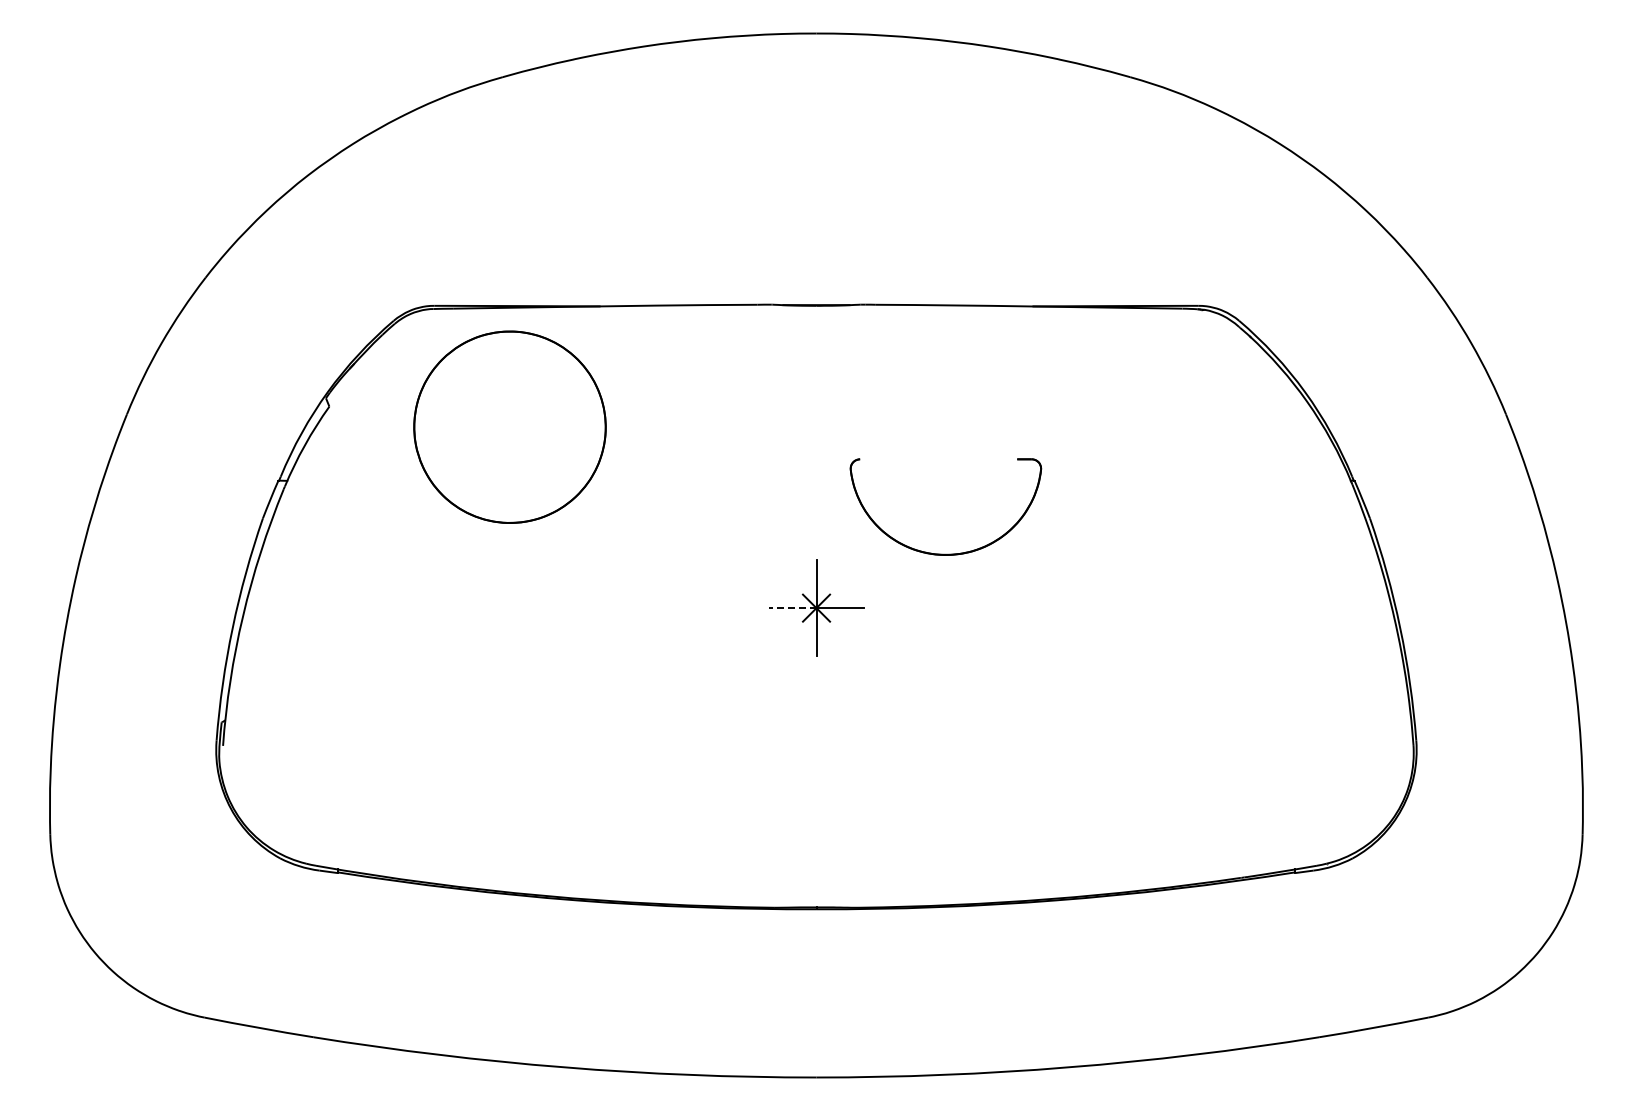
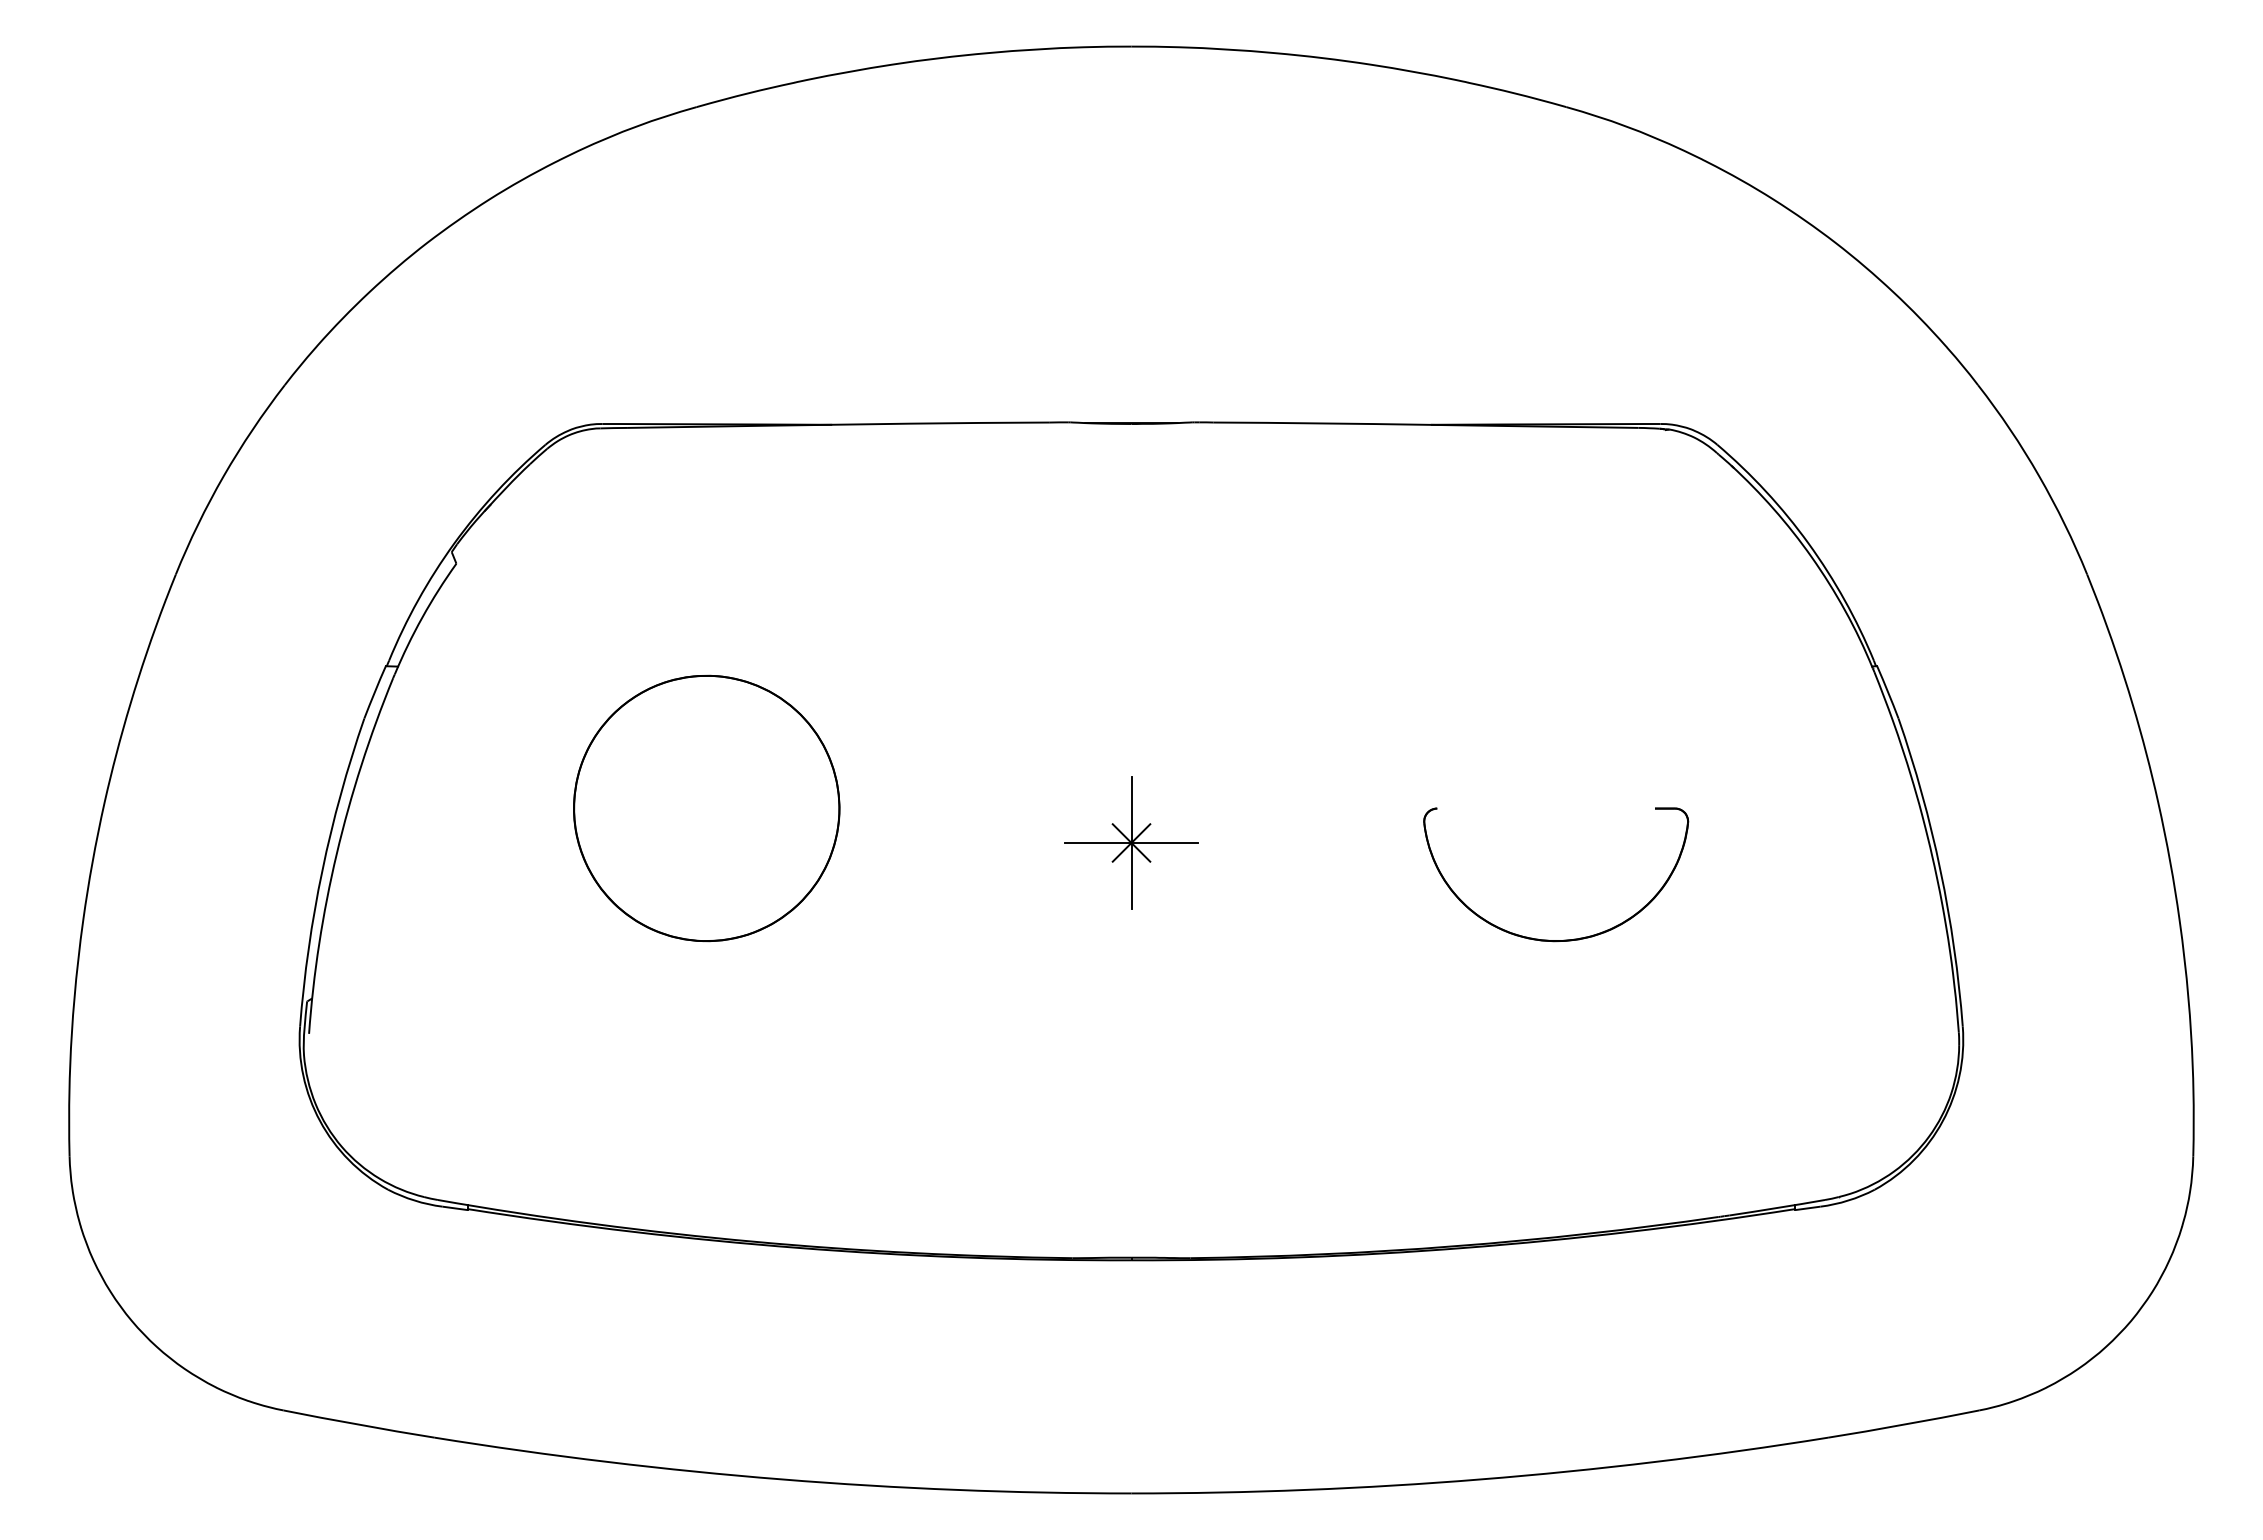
part: (509, 426) -> (706, 807), moved
part: (945, 553) -> (1555, 939), moved
line: (792, 608) -> (1098, 843), dashed -> solid

